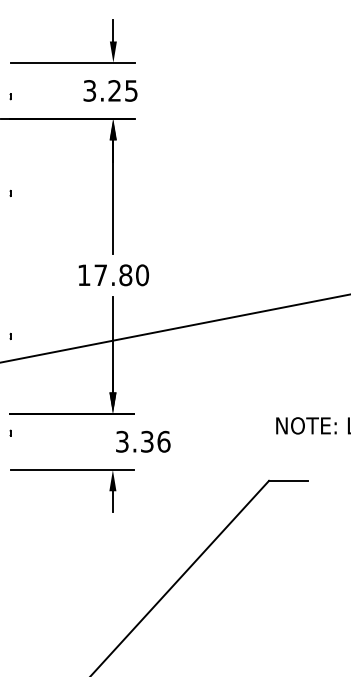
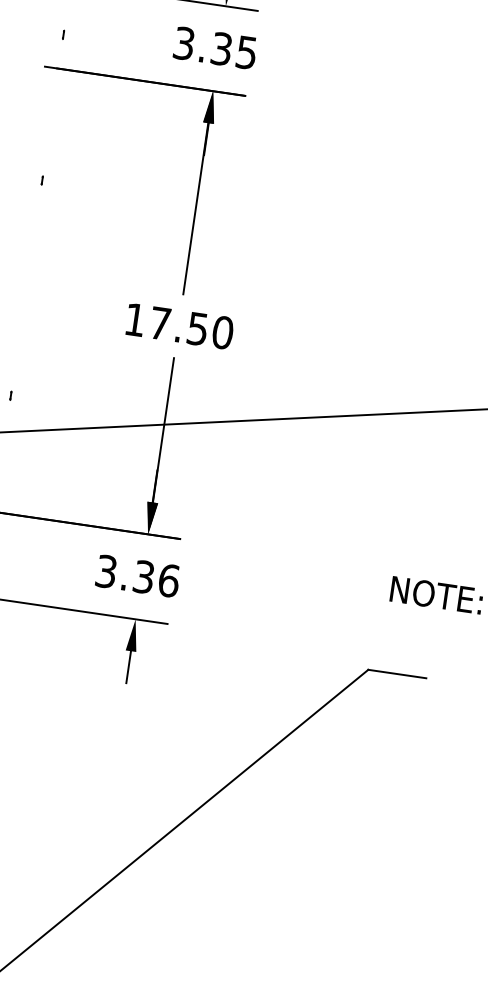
text: (114, 90) -> (221, 48), 3.25 -> 3.35
text: (125, 275) -> (197, 329), 17.80 -> 17.50
text: (143, 441) -> (138, 575), moved

